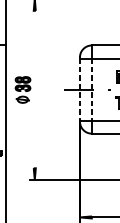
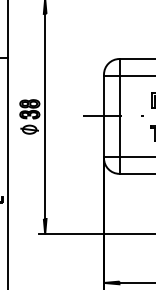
line: (35, 88) -> (45, 115), added
line: (80, 89) -> (104, 116), dashed -> solid
line: (91, 89) -> (119, 116), dashed -> solid

